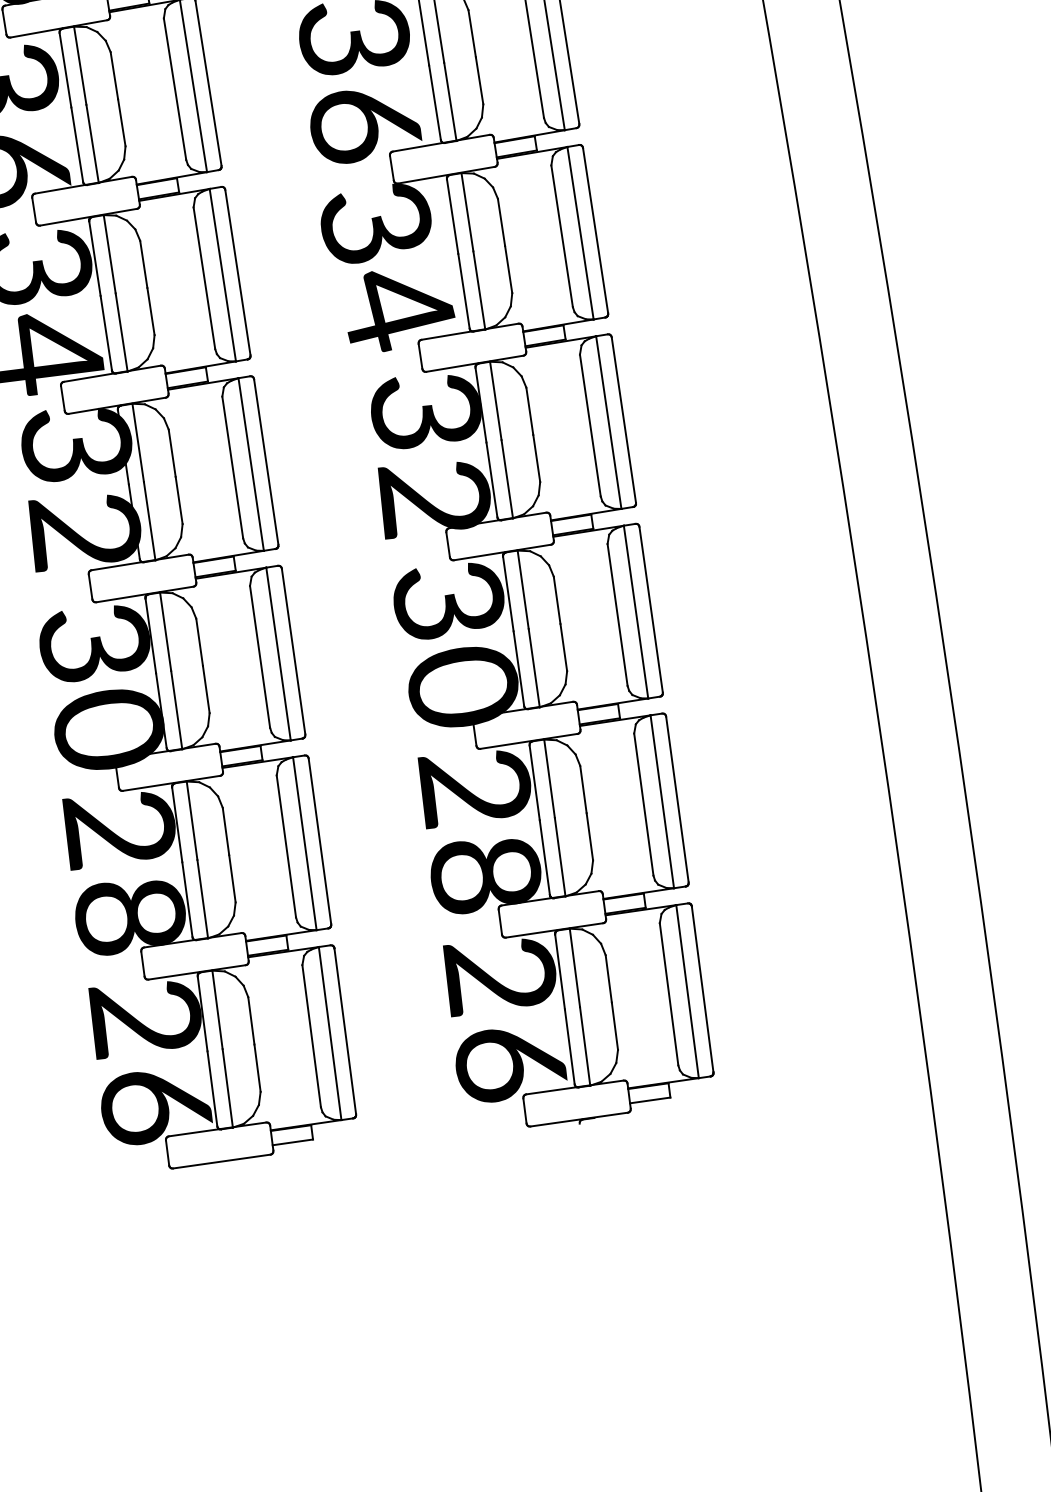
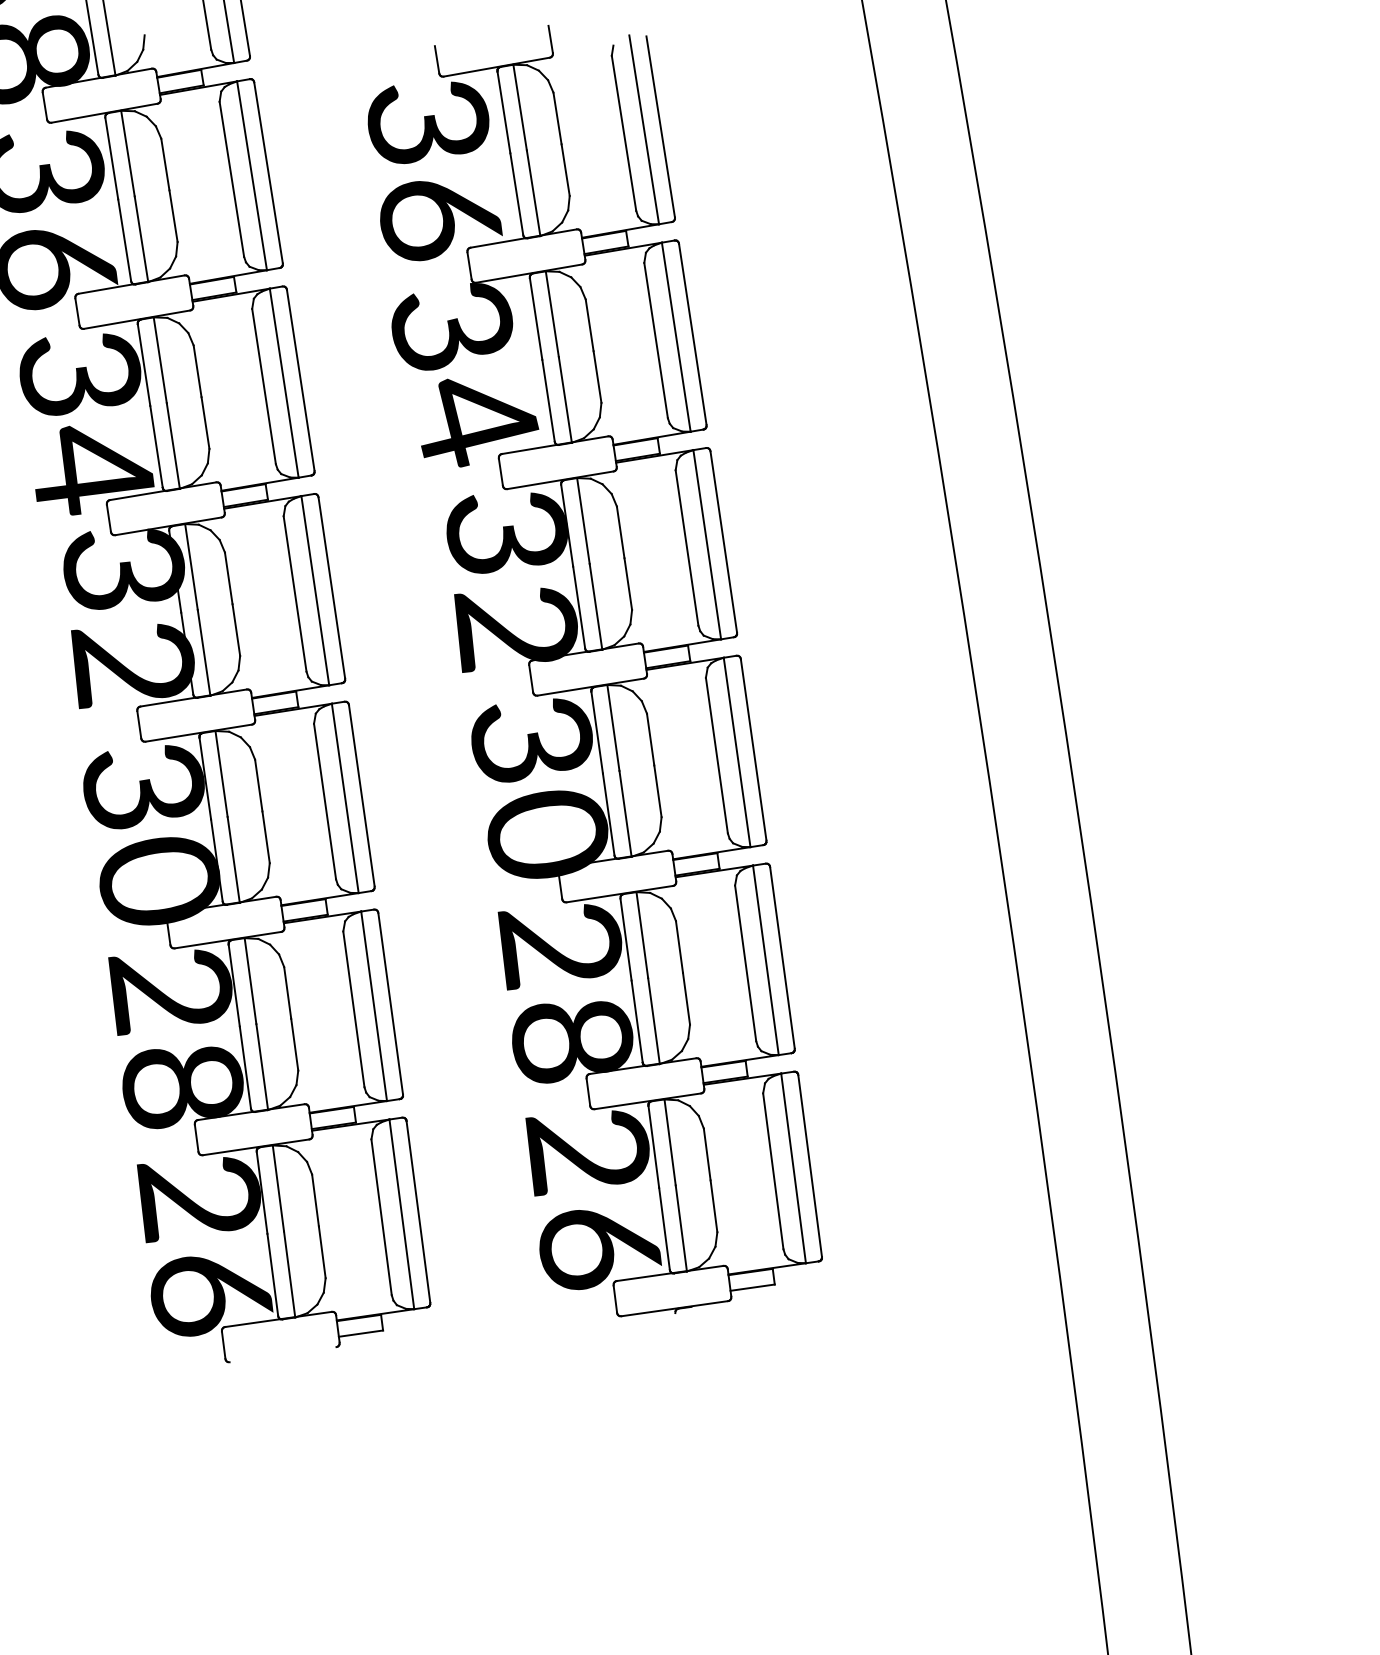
line: (221, 1161) -> (282, 1354), removed

